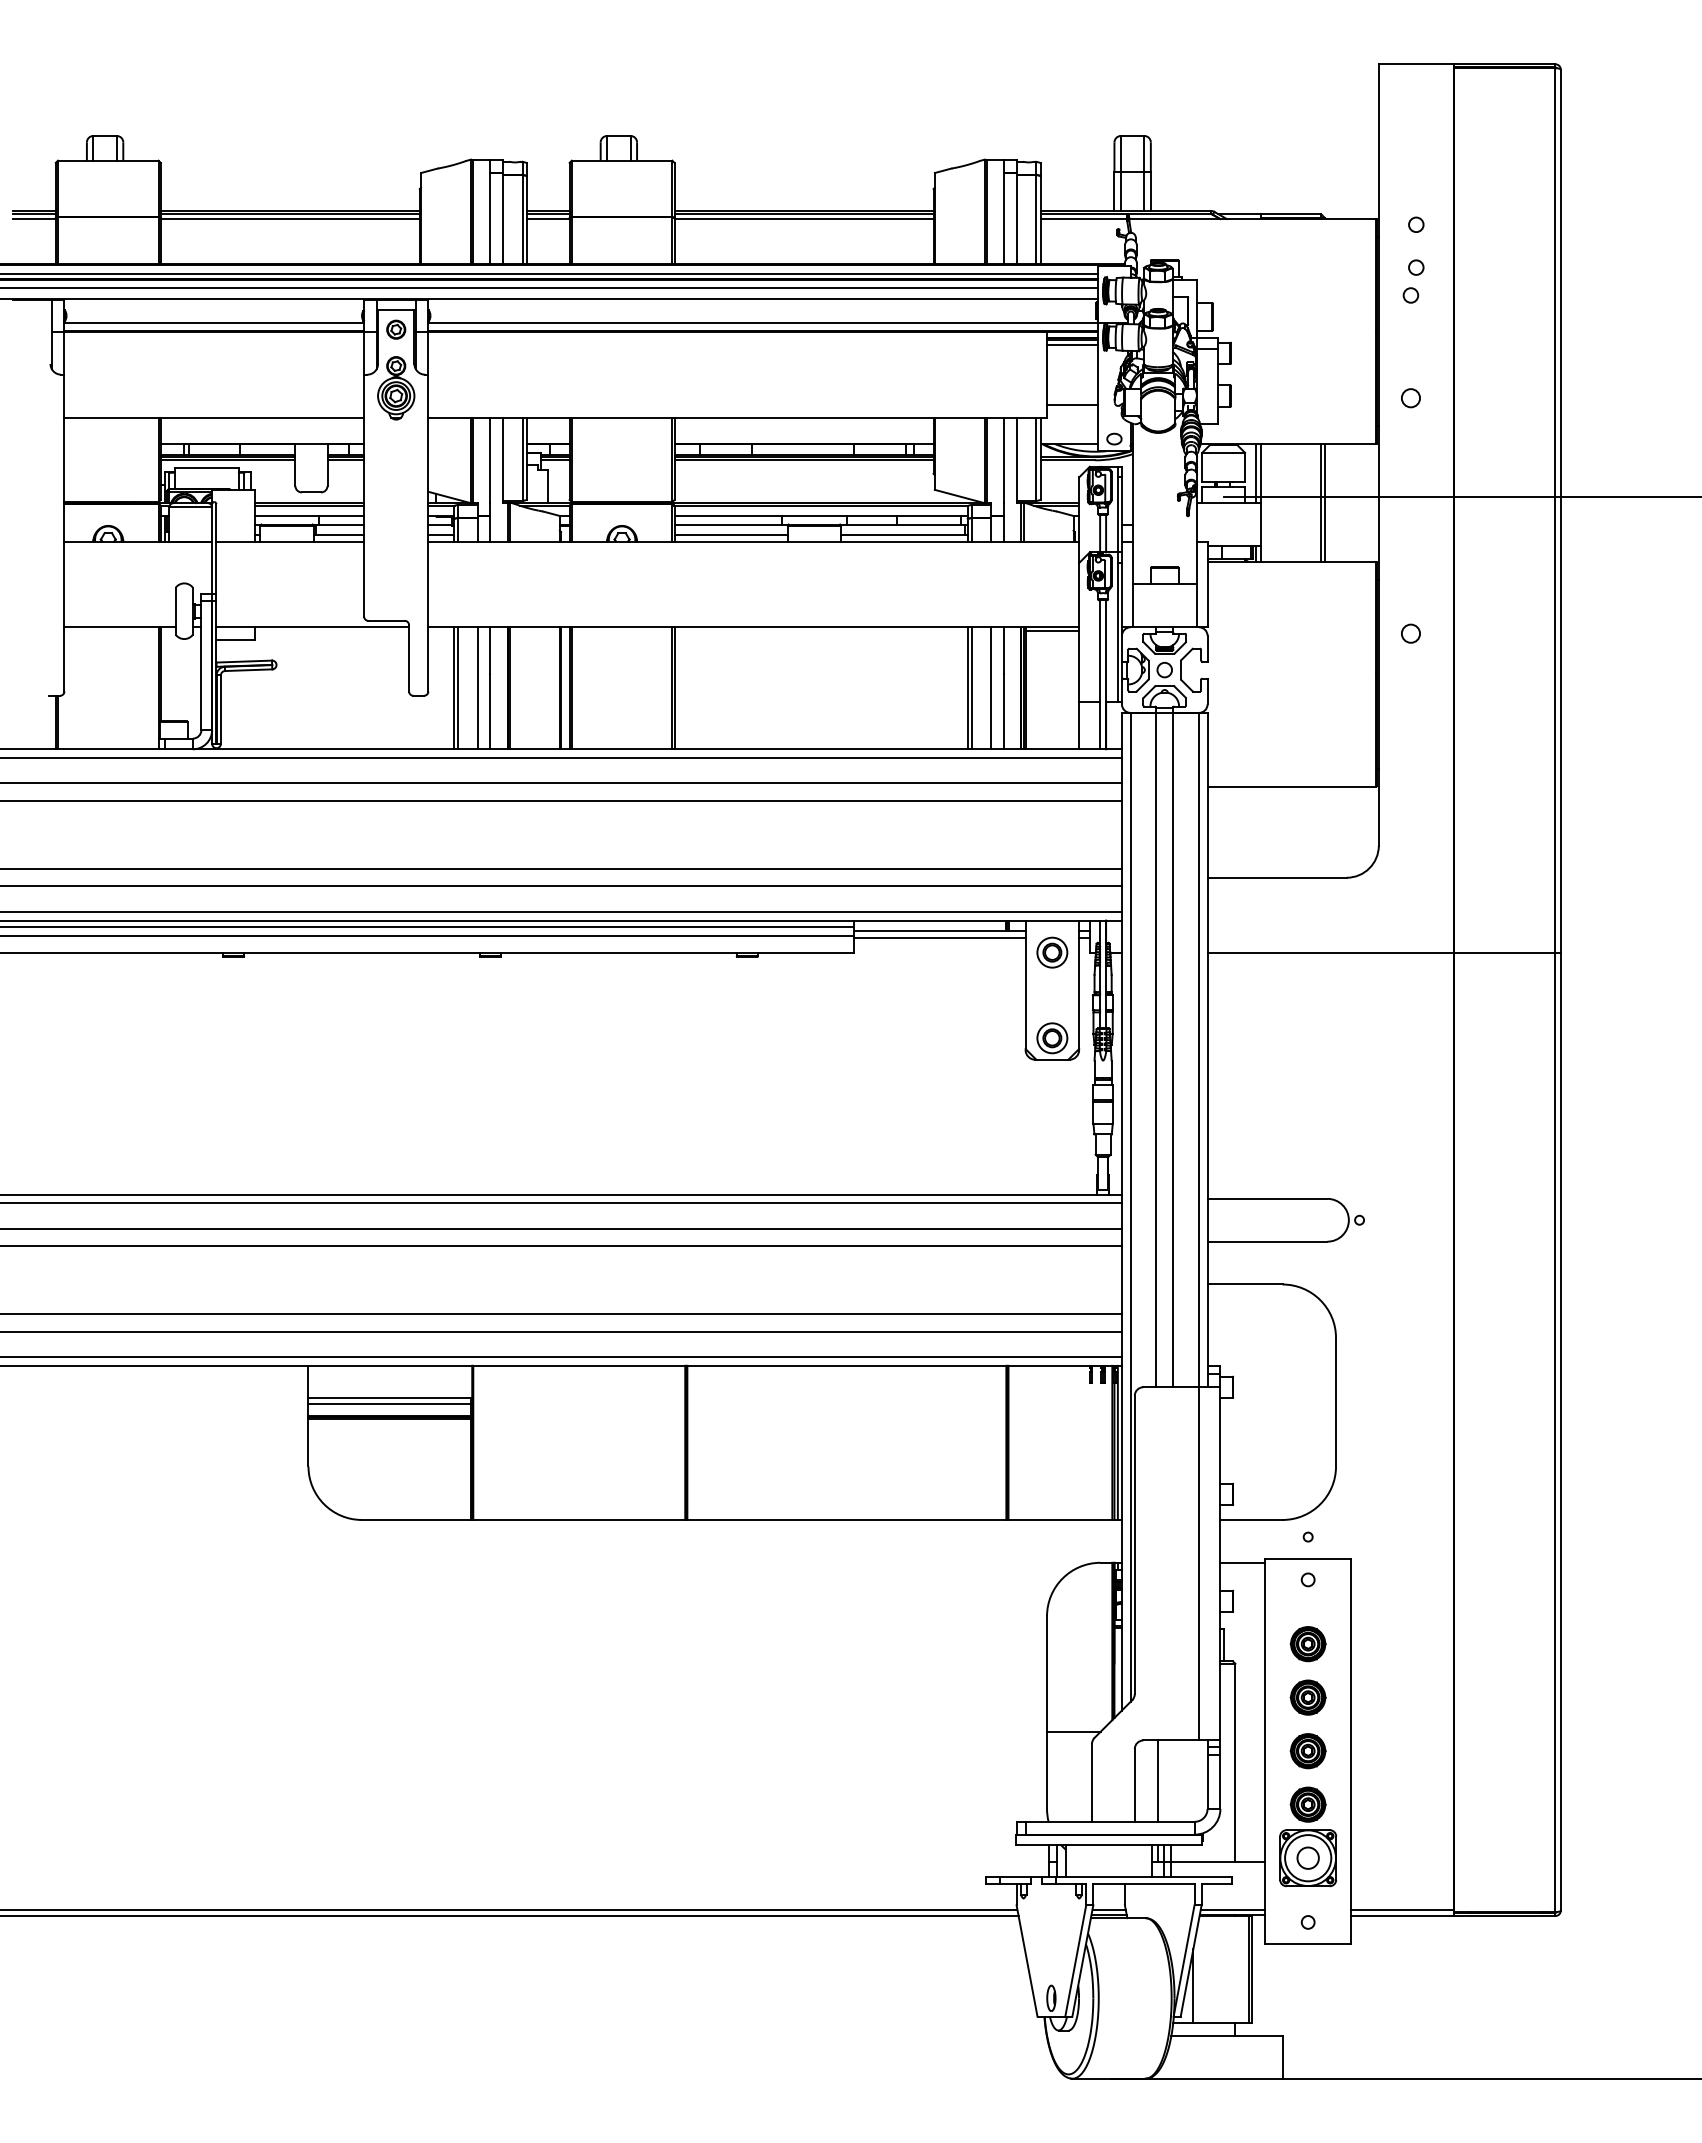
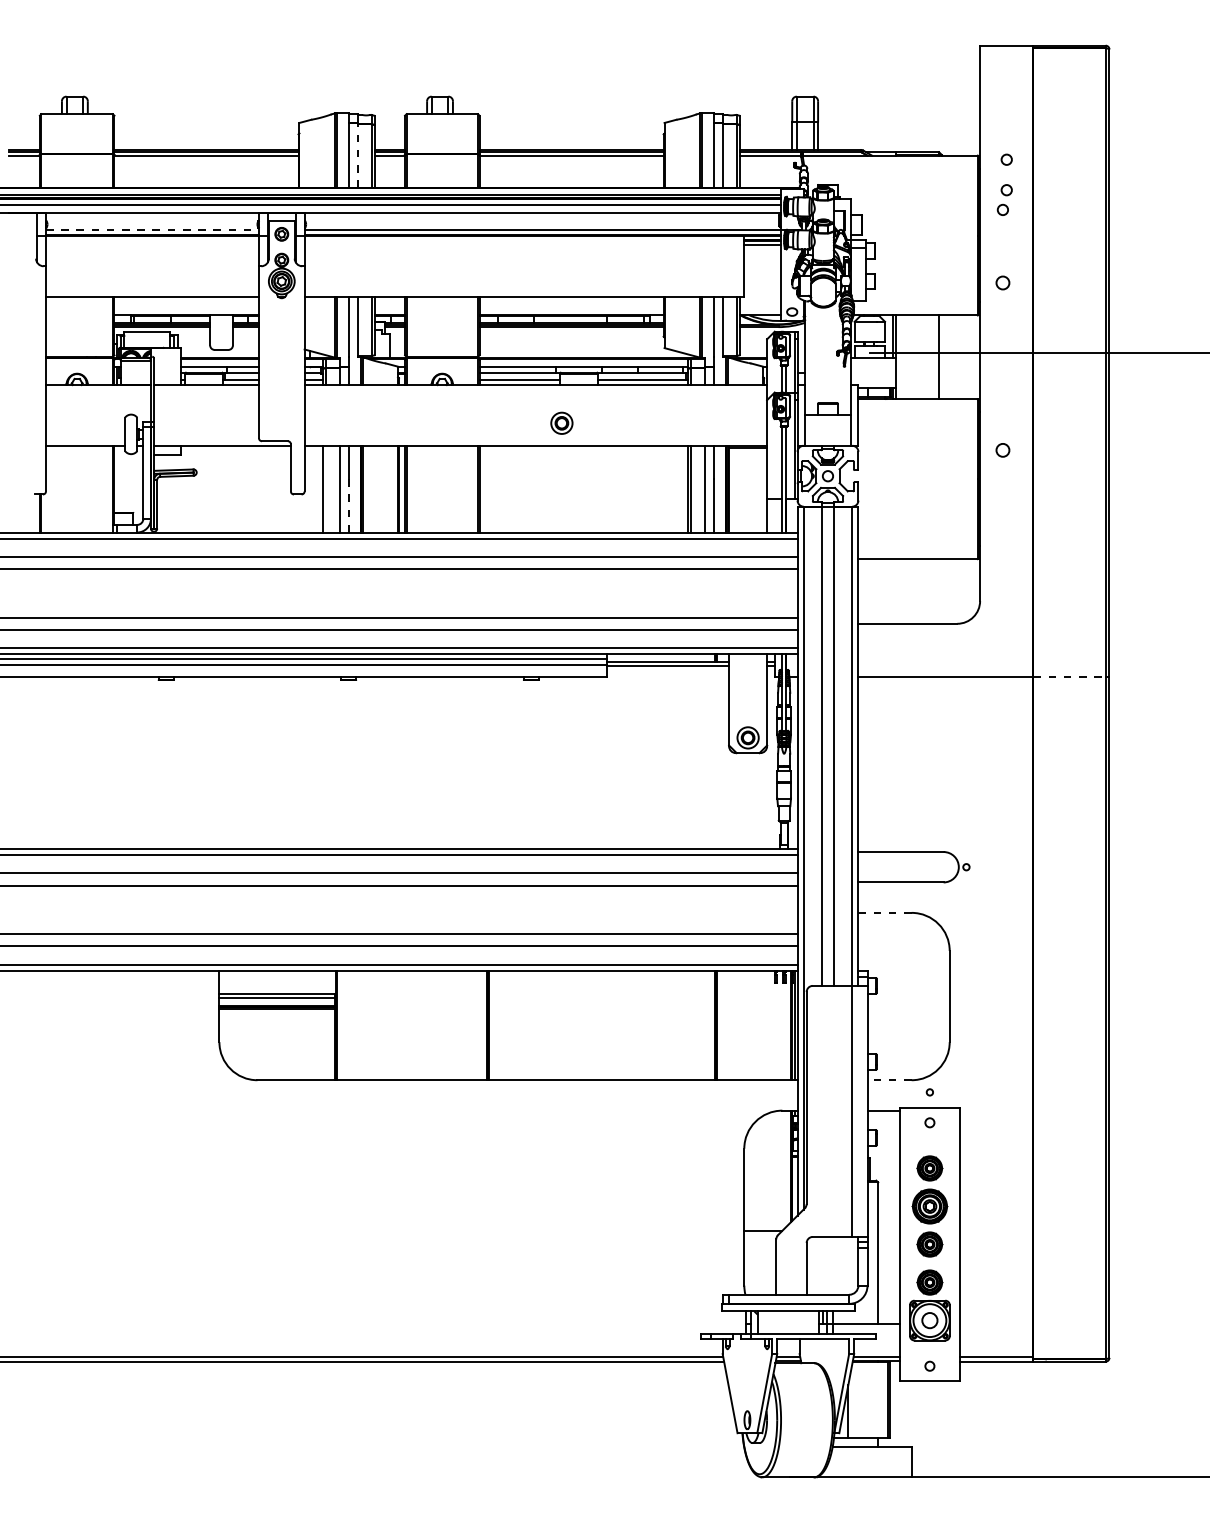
line: (503, 218) -> (358, 155), solid -> dashed
line: (214, 323) -> (152, 229), solid -> dashed
line: (1072, 404) -> (762, 287), removed
line: (1325, 502) -> (942, 357), removed
line: (458, 688) -> (326, 489), removed
line: (490, 711) -> (348, 505), solid -> dashed
part: (1052, 952) -> (562, 423), moved
line: (1504, 952) -> (1069, 676), solid -> dashed
line: (1245, 1284) -> (885, 912), solid -> dashed
line: (1250, 1519) -> (888, 1079), solid -> dashed
part: (1307, 1697) -> (929, 1206), size x1.4
line: (1158, 1780) -> (823, 1265), removed

